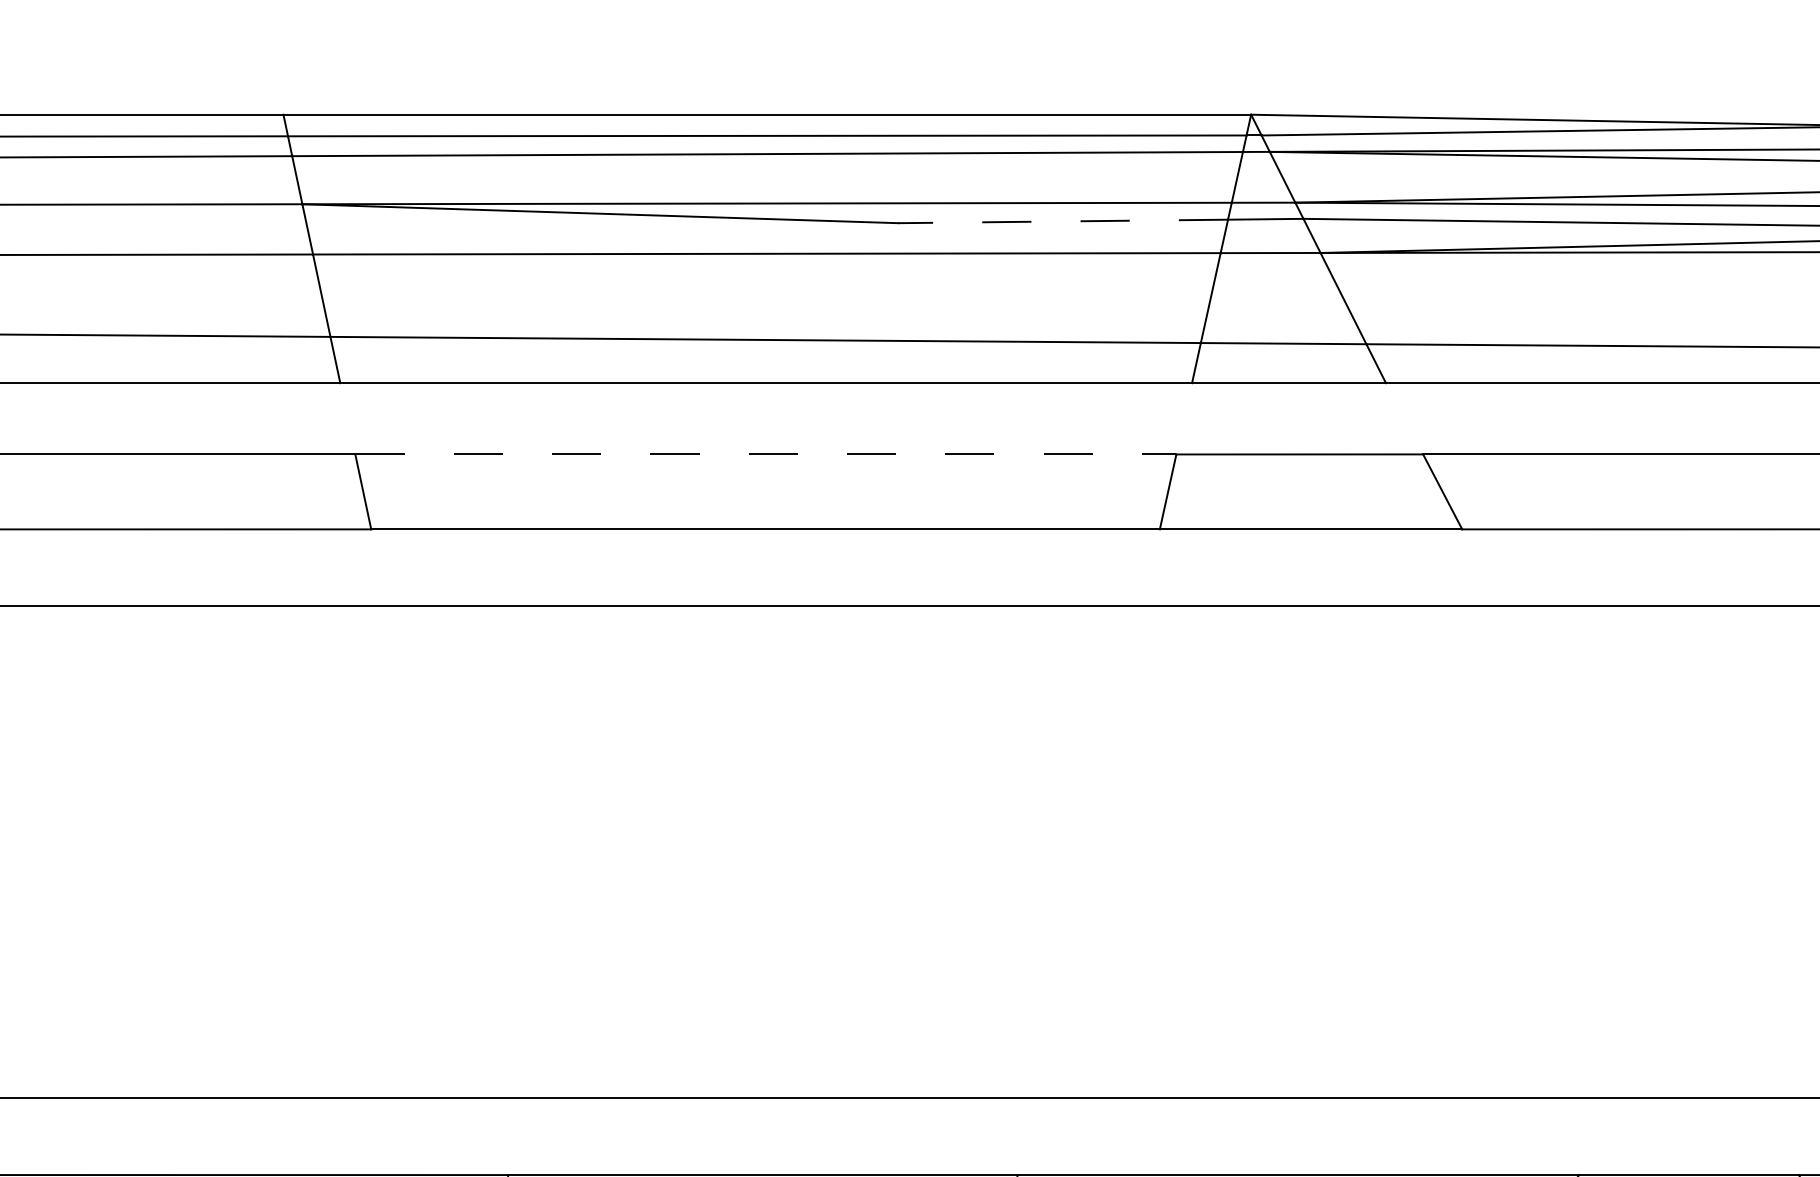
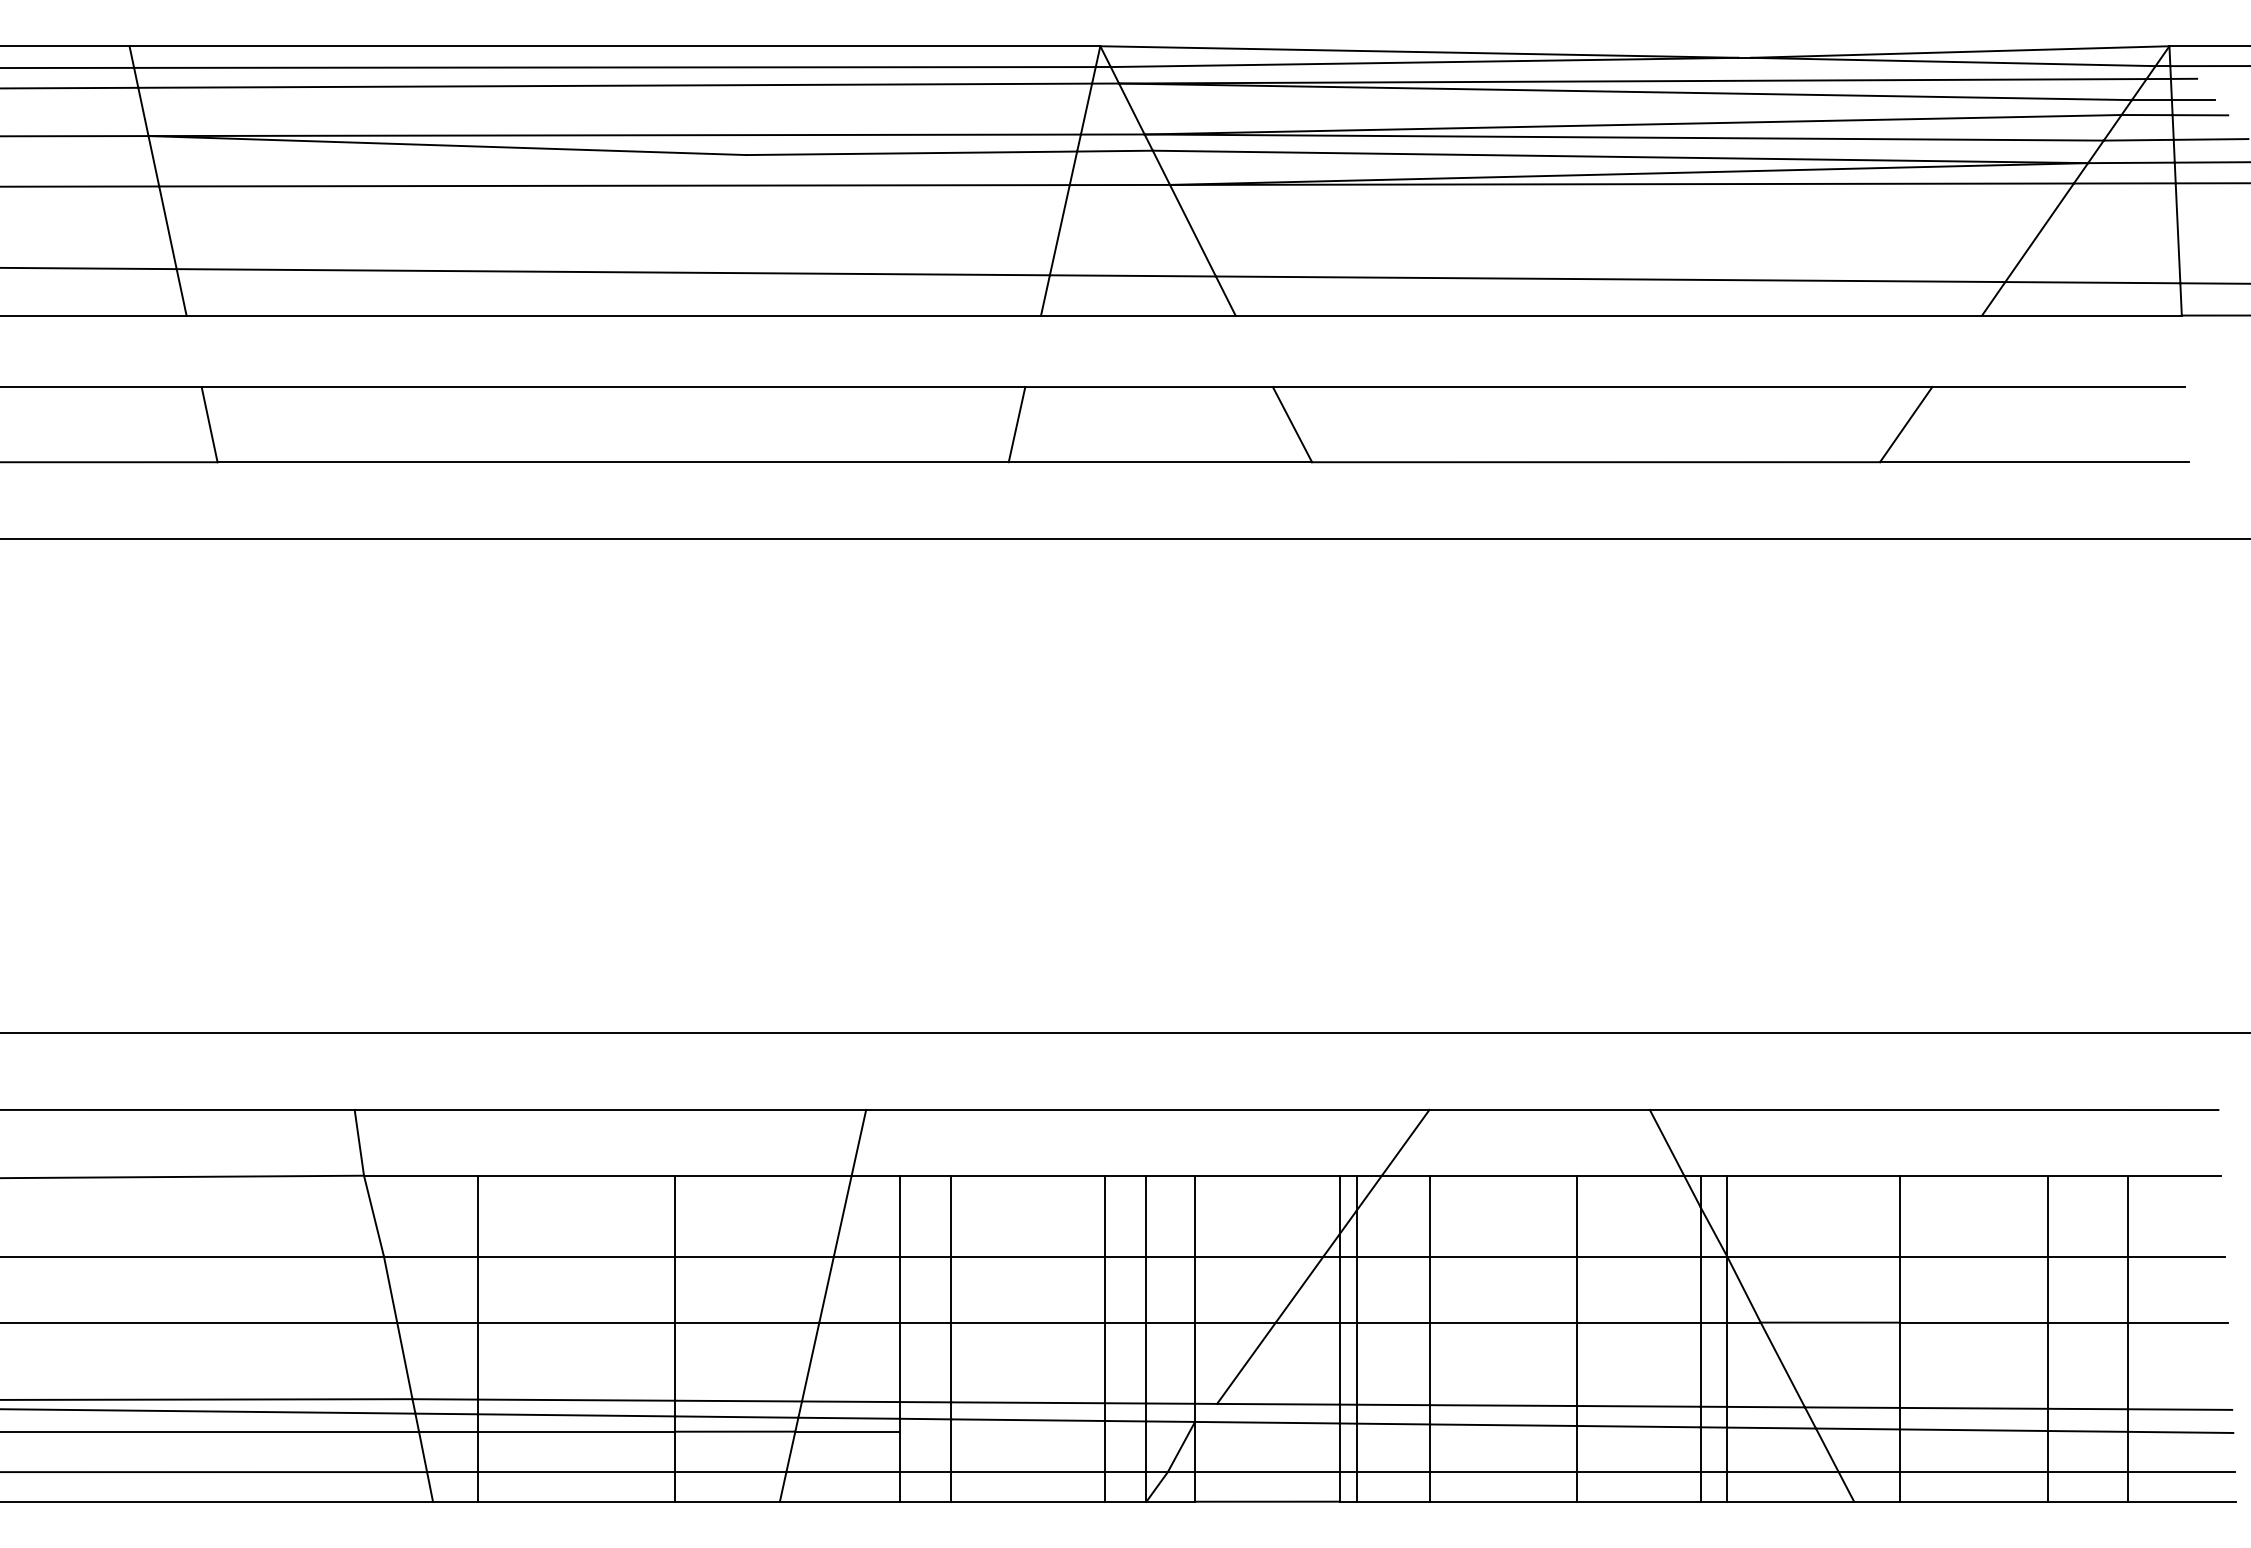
line: (1062, 221) -> (911, 153), dashed -> solid
line: (765, 454) -> (613, 387), dashed -> solid

